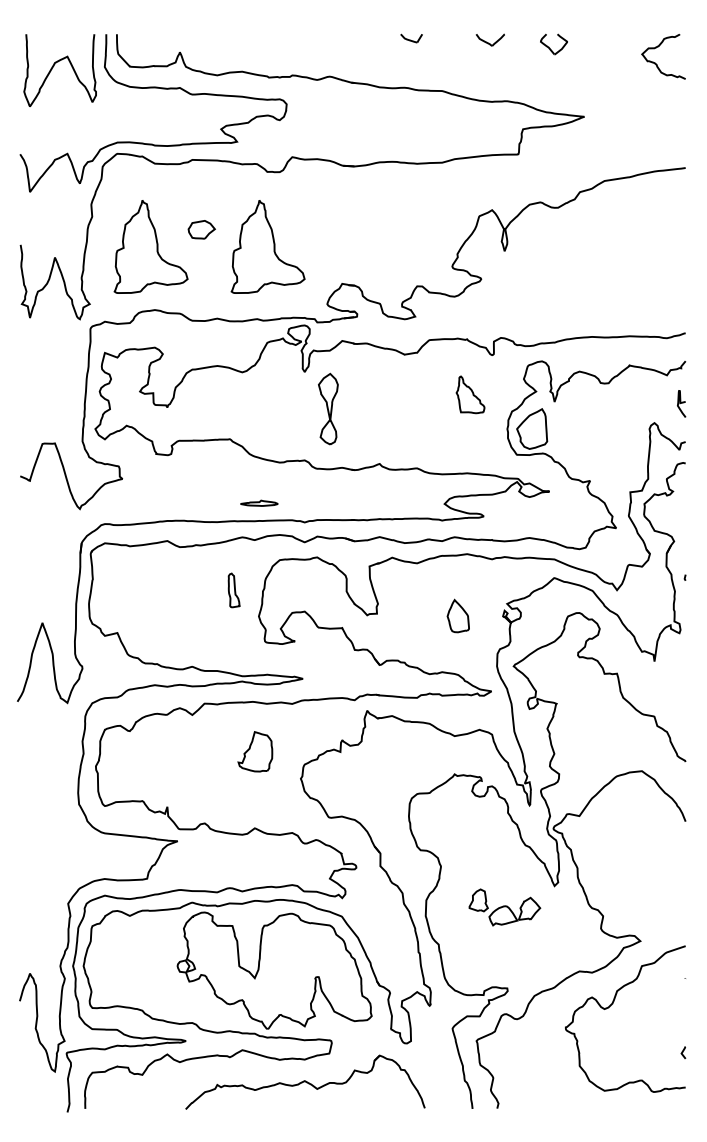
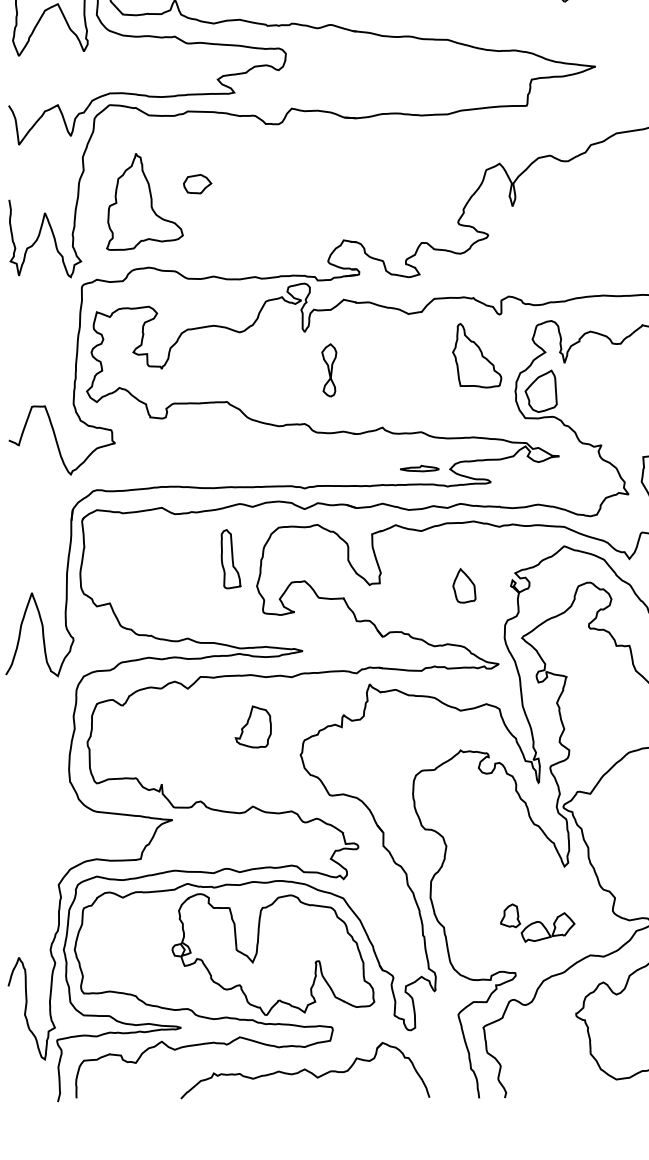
part: (267, 246) -> (265, 201), removed
part: (470, 394) -> (477, 355), size x1.67
part: (328, 408) -> (329, 369), size x0.71
part: (259, 502) -> (419, 467), moved
part: (234, 590) -> (231, 559), size x1.67
part: (504, 907) -> (537, 923), moved

